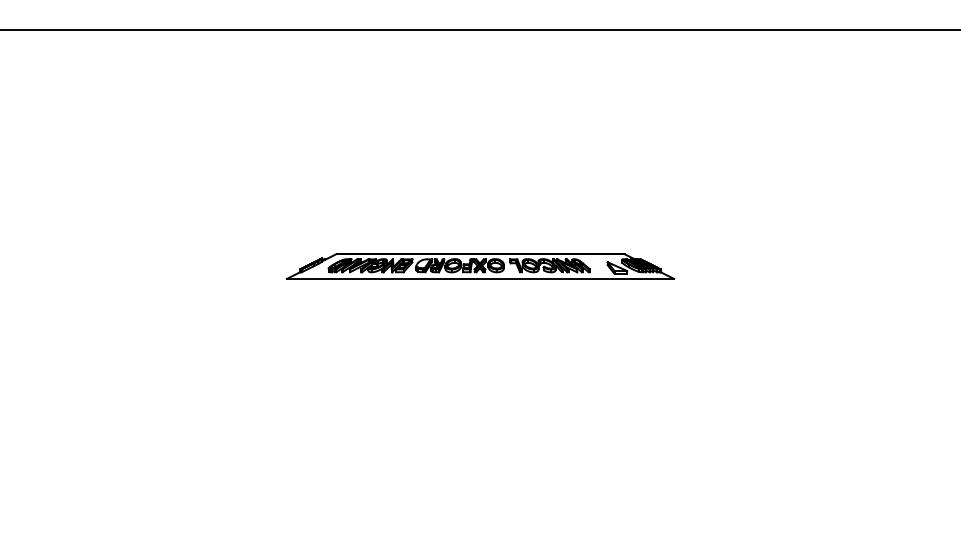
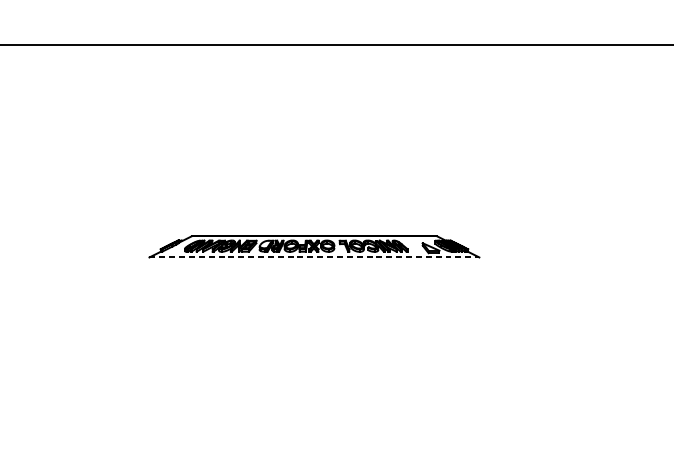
line: (480, 278) -> (314, 257), solid -> dashed

